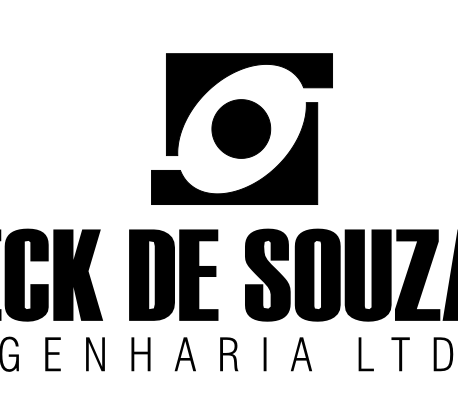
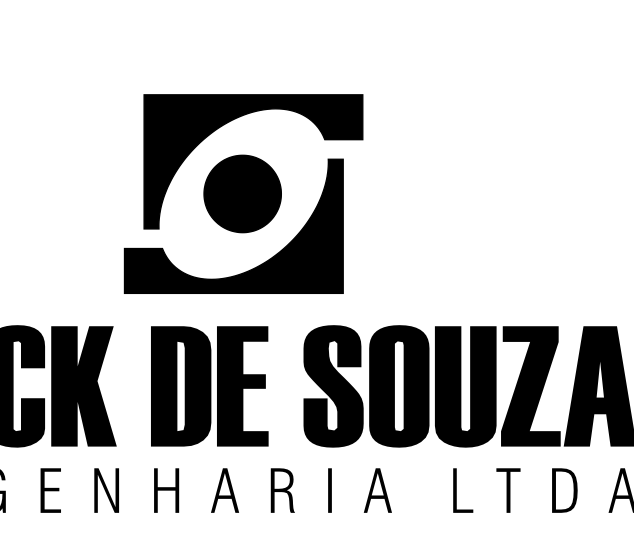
part: (241, 128) -> (243, 193), moved

